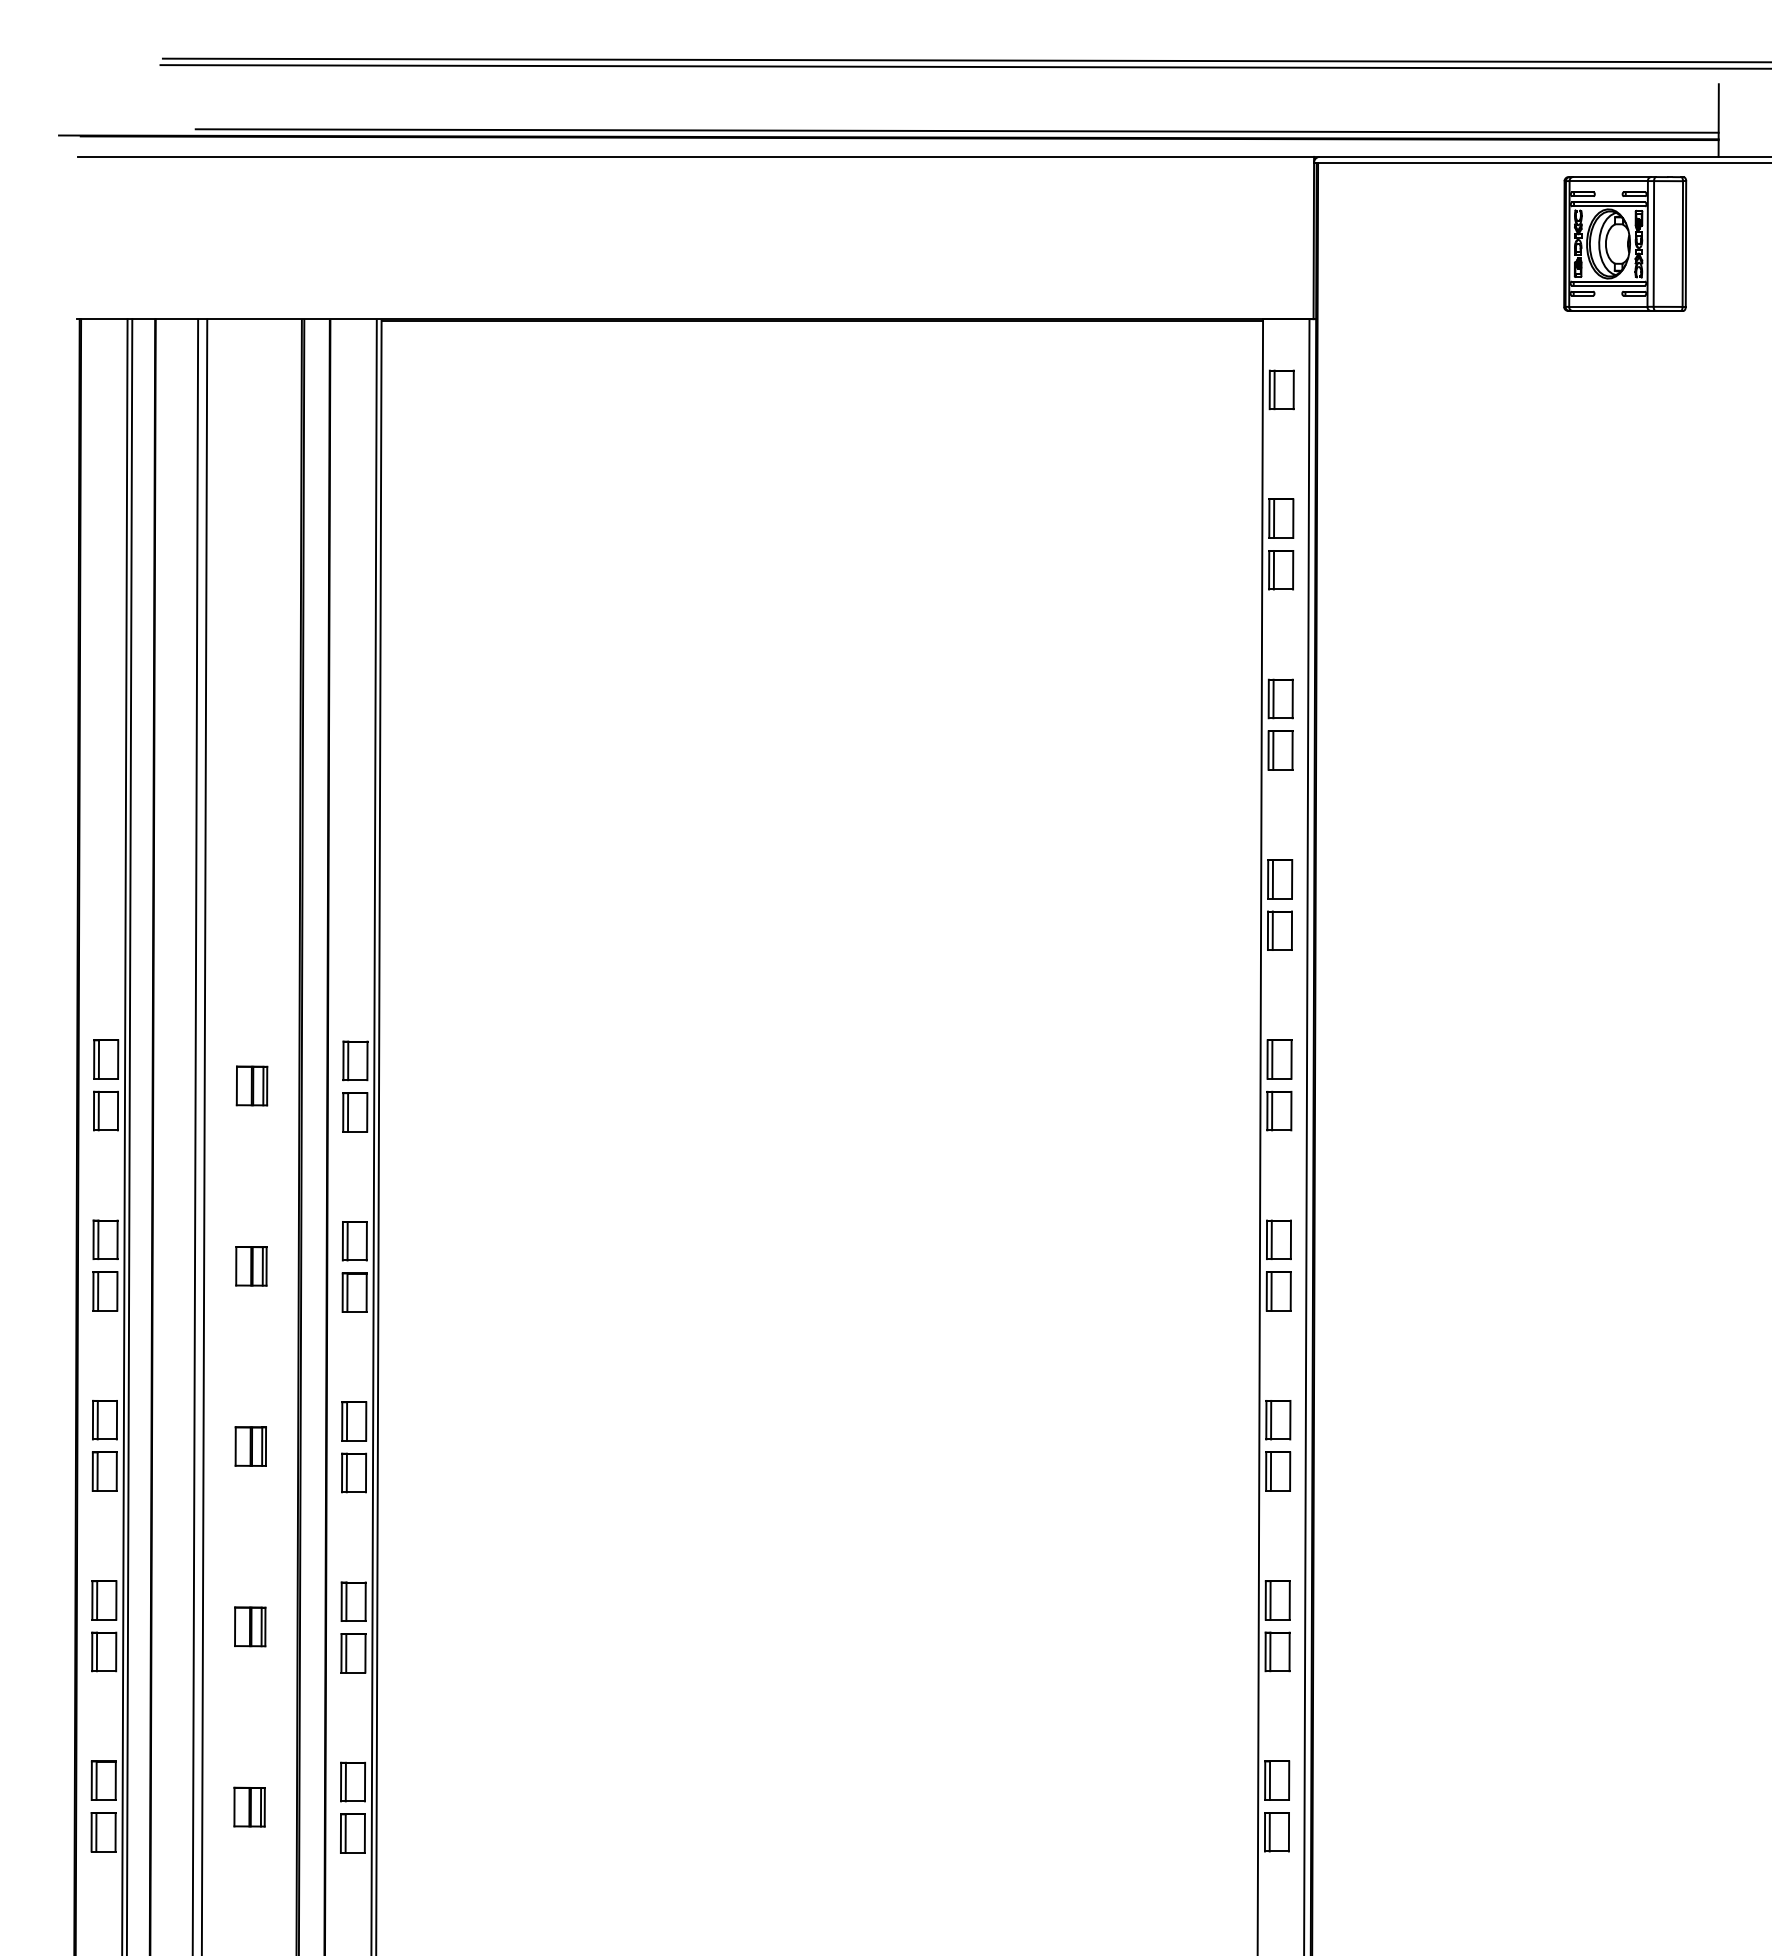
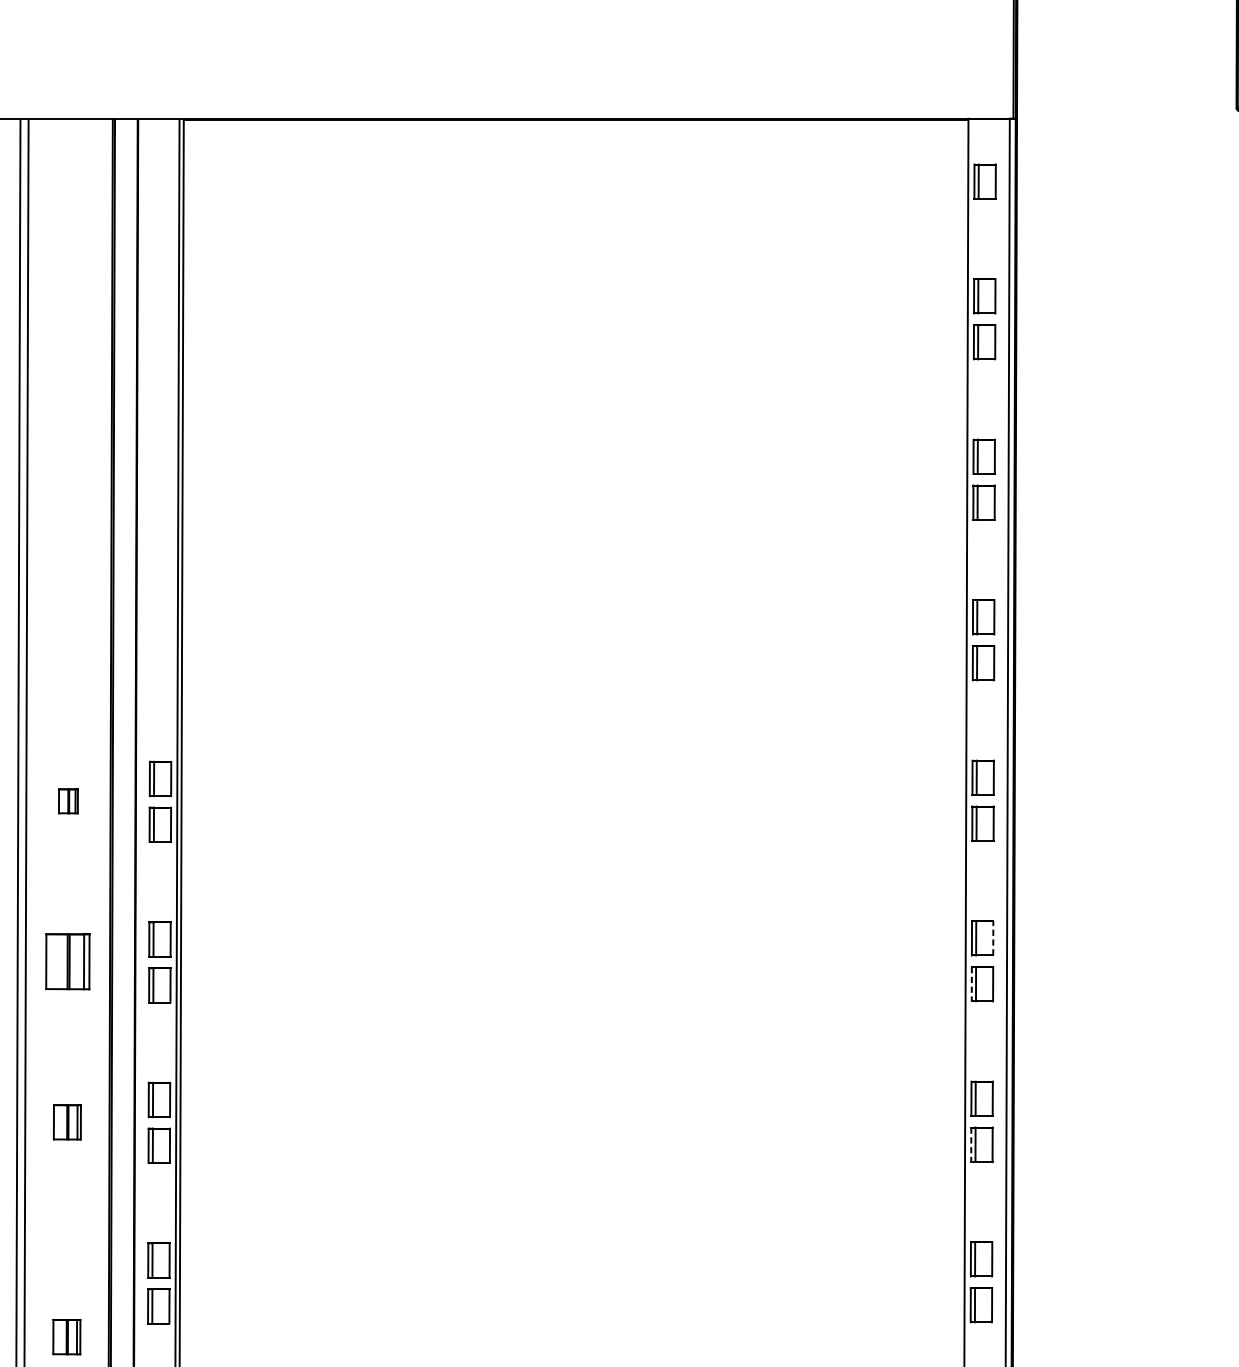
part: (251, 1085) -> (67, 800), size x0.7
line: (1290, 1239) -> (992, 937), solid -> dashed
part: (251, 1266) -> (67, 962), size x1.6
line: (1266, 1291) -> (971, 984), solid -> dashed
line: (1266, 1472) -> (971, 1145), solid -> dashed
part: (250, 1626) -> (67, 1336), moved

